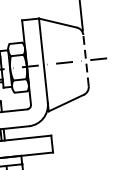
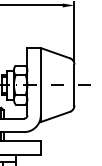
line: (85, 59) -> (74, 84), dashed -> solid

